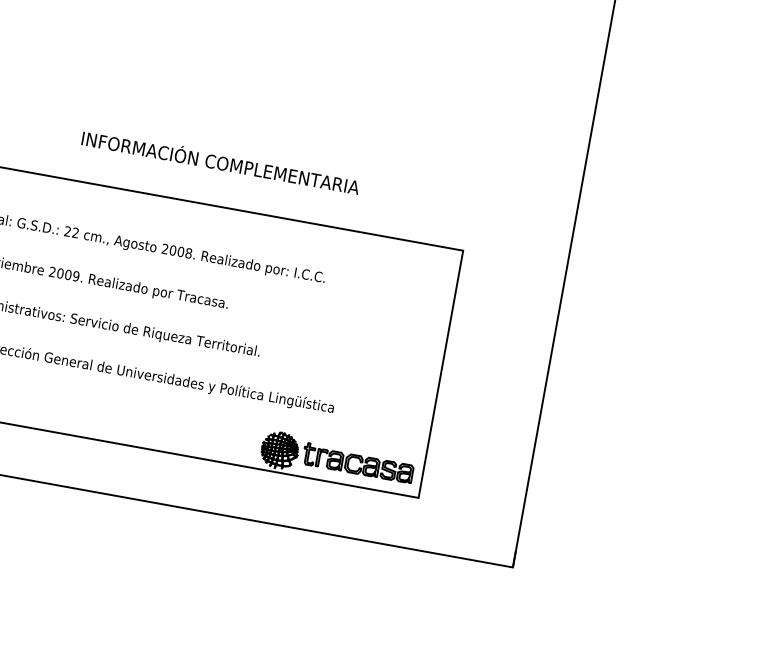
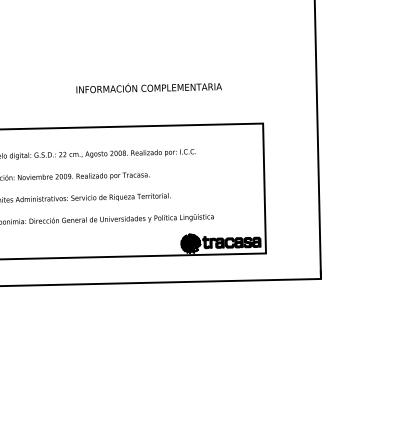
text: (219, 163) -> (148, 88), moved

